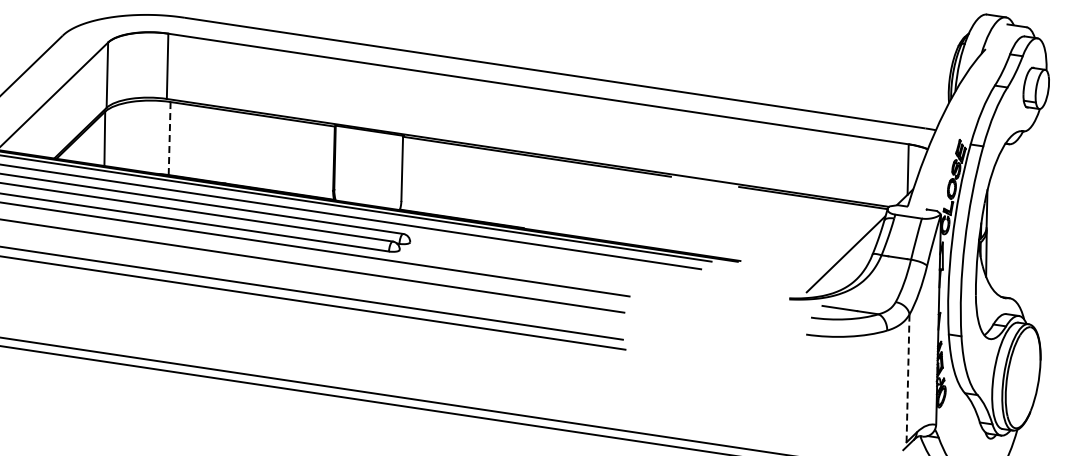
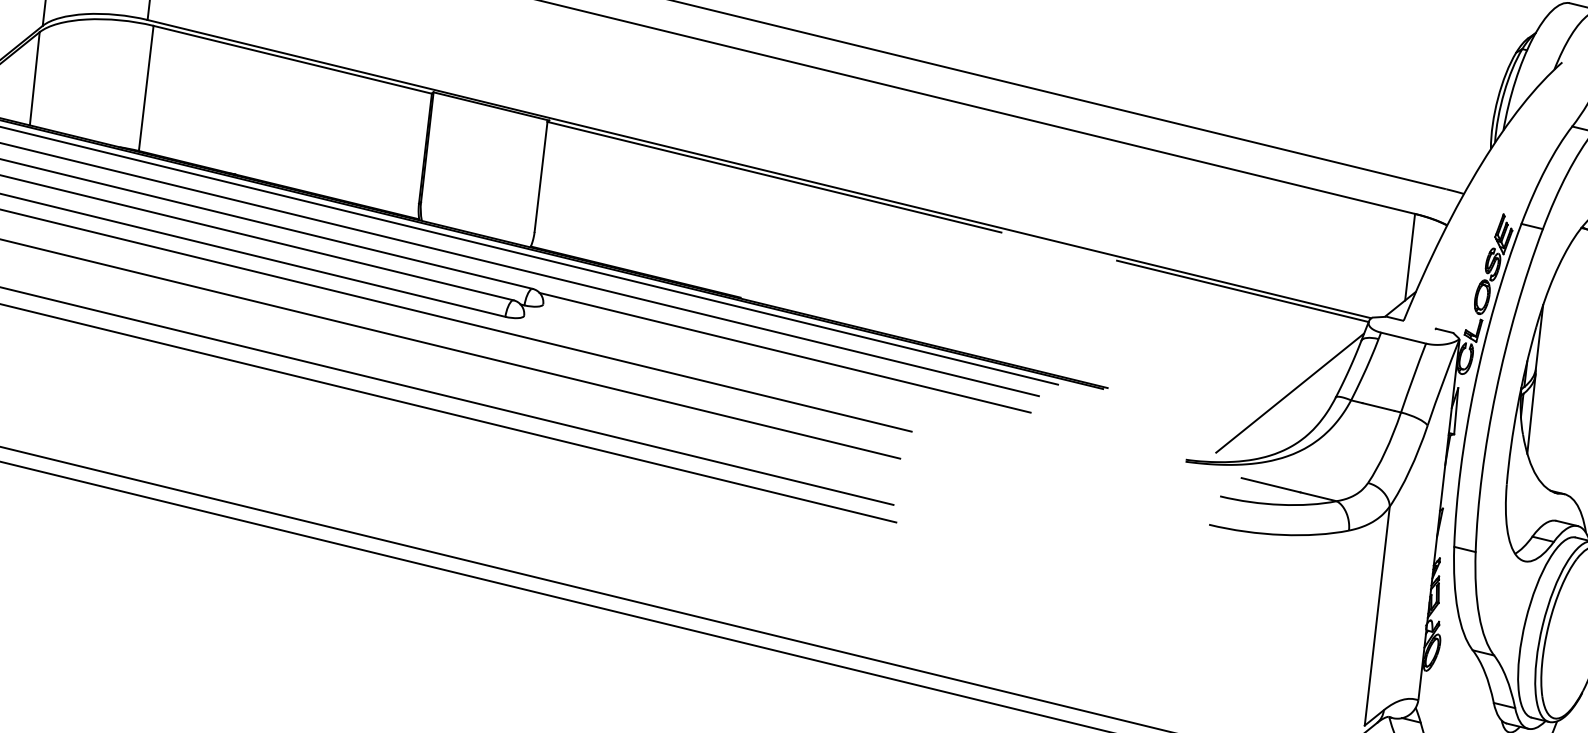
line: (169, 138) -> (145, 88), dashed -> solid
line: (552, 257) -> (785, 352), added
line: (908, 378) -> (1378, 616), dashed -> solid

